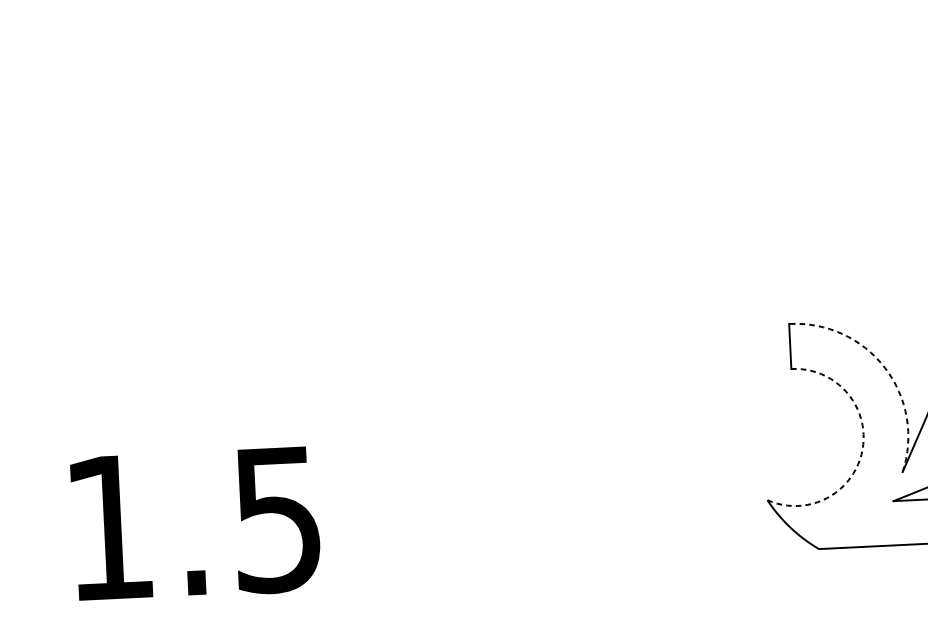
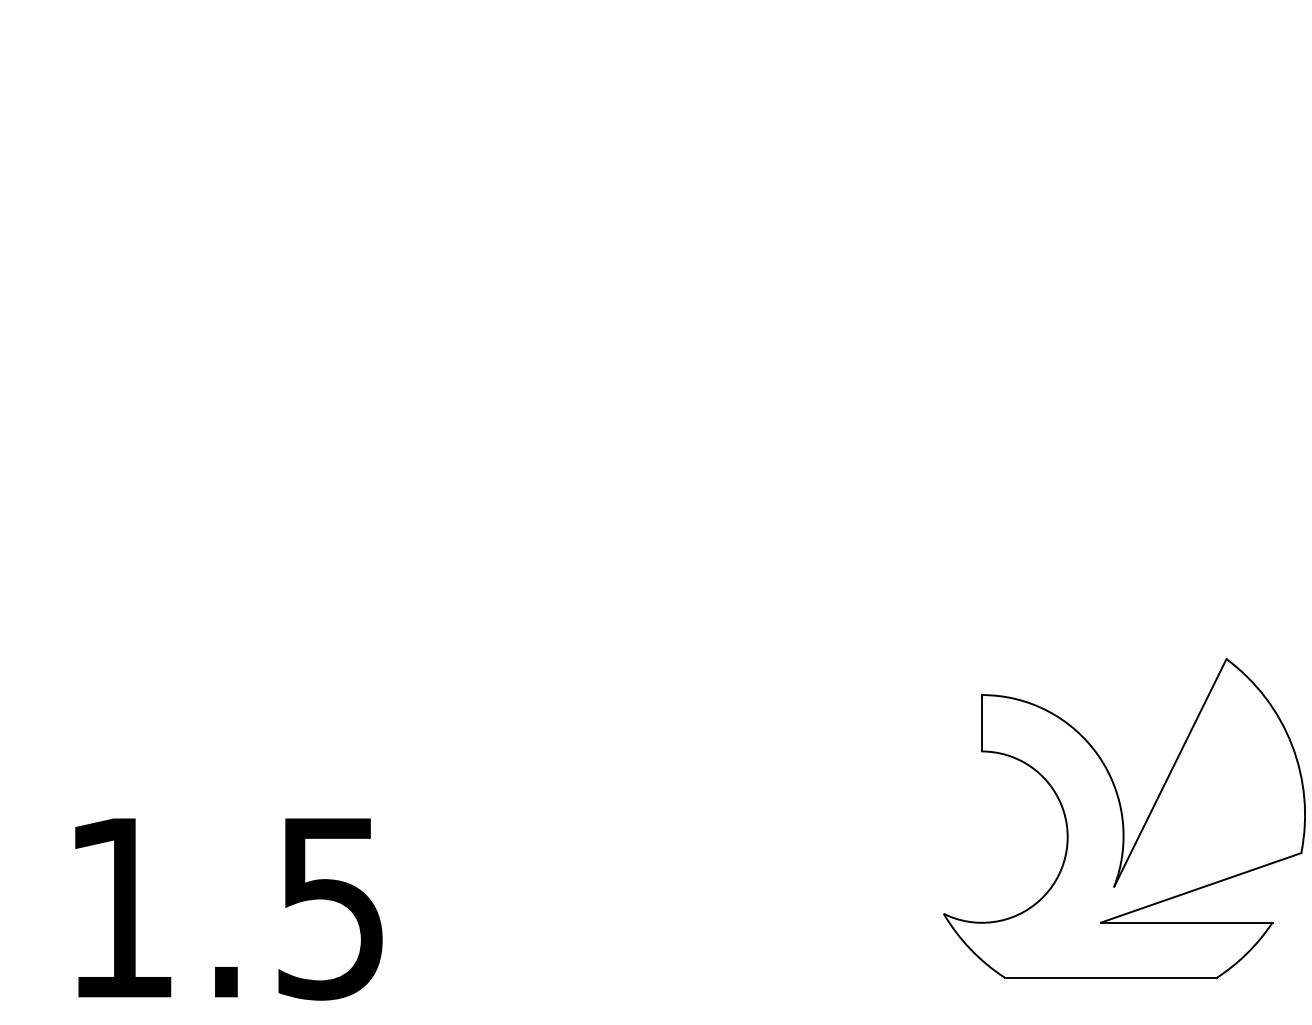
arc: (885, 367) -> (1098, 755), dashed -> solid
arc: (862, 449) -> (1065, 856), dashed -> solid

